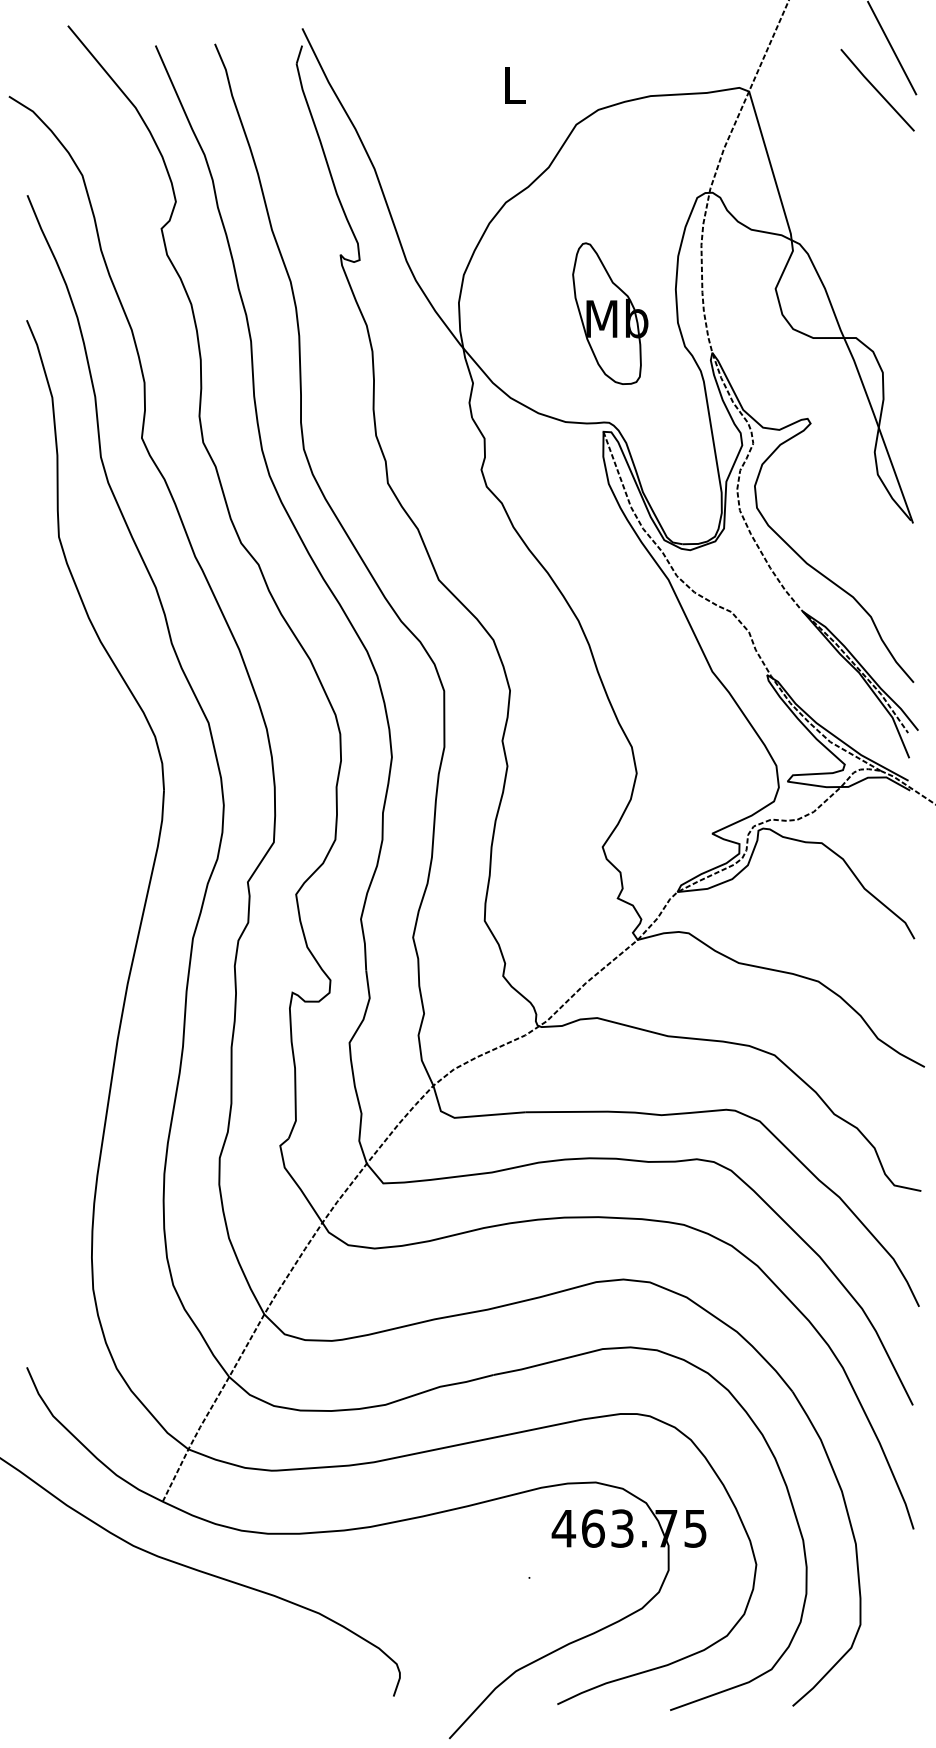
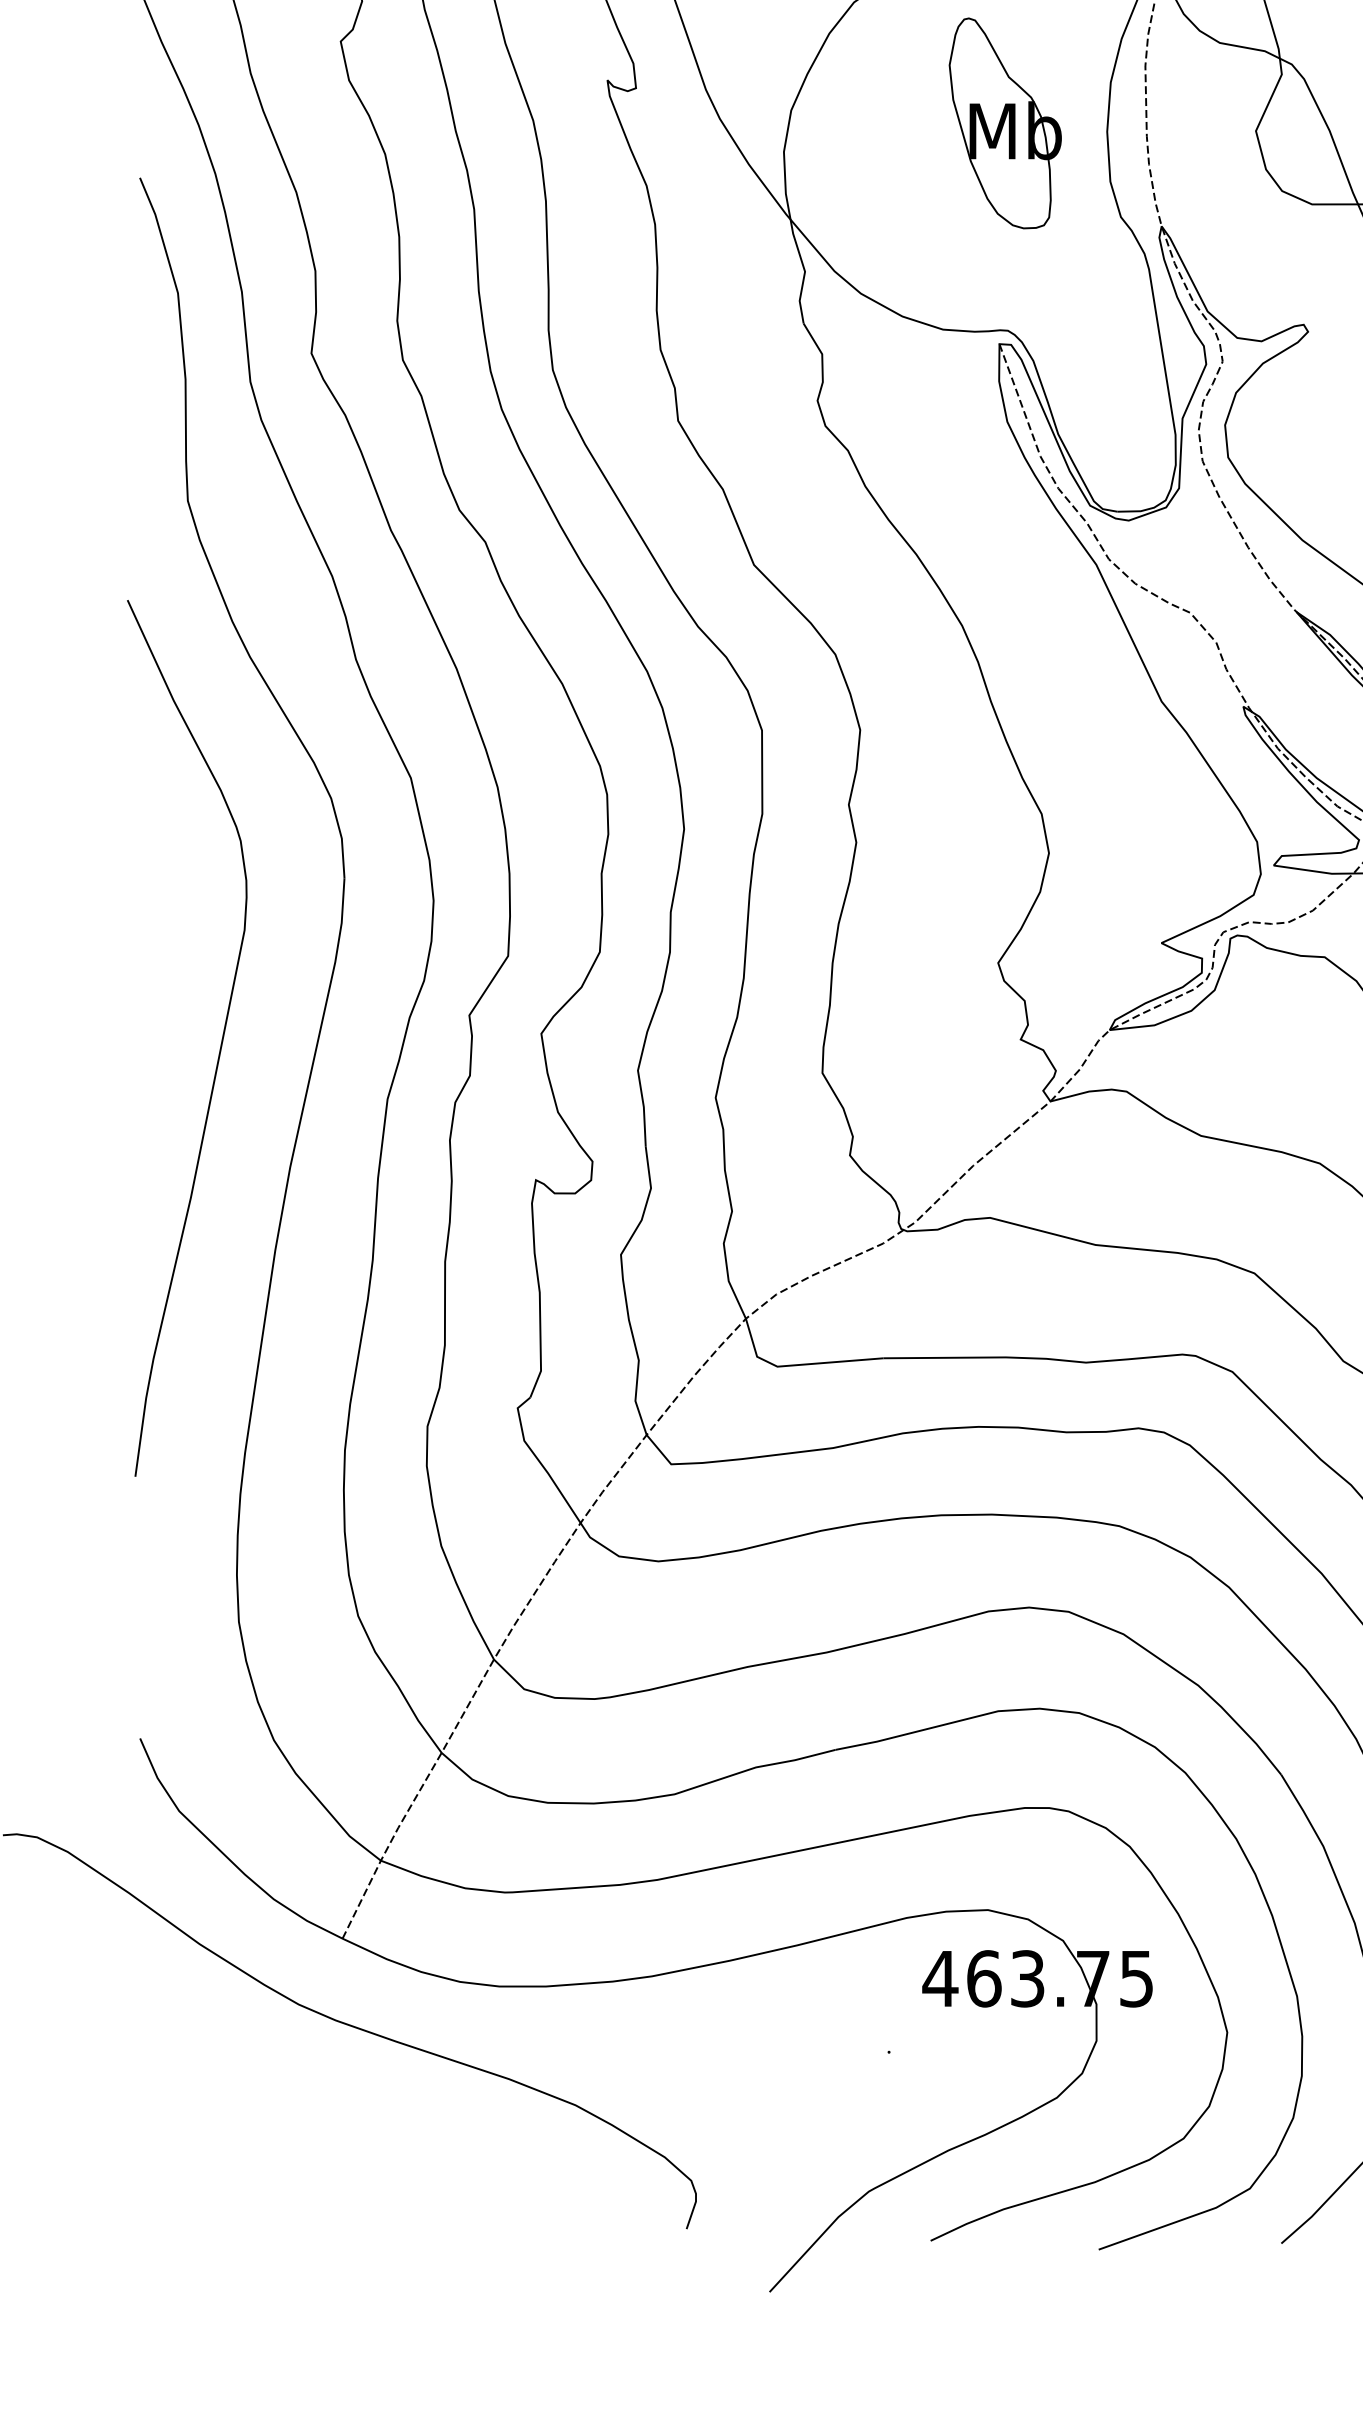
part: (610, 313) -> (1005, 123), moved
curve: (80, 901) -> (219, 1044), added

